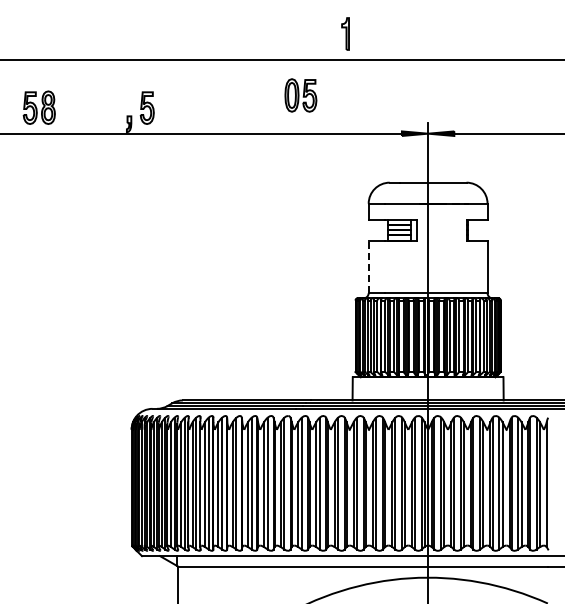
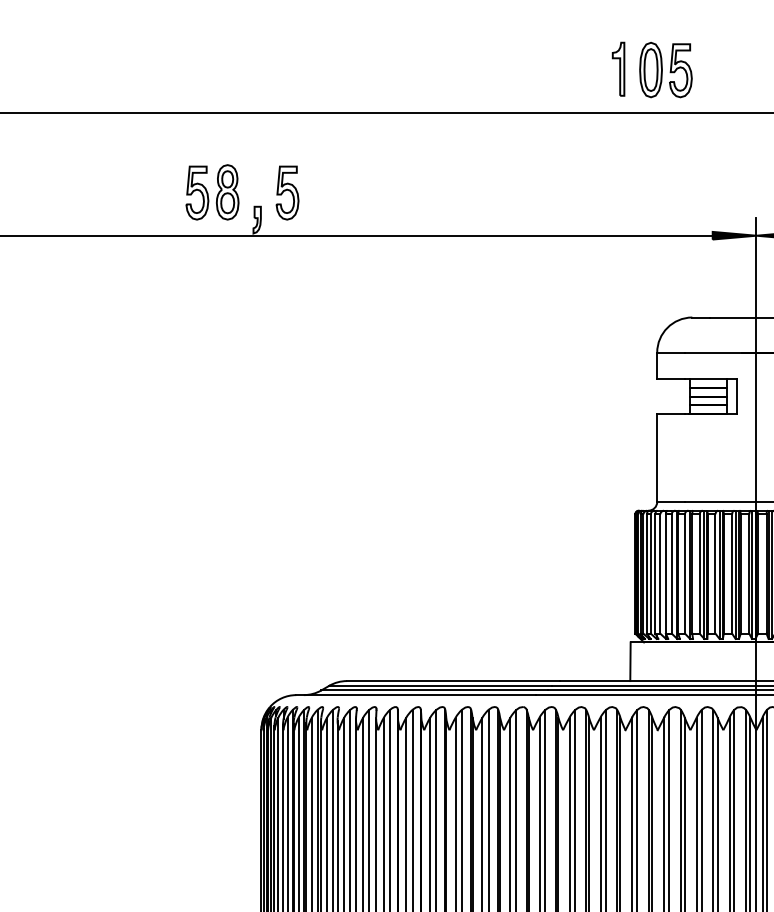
part: (300, 95) -> (665, 70), moved
part: (38, 107) -> (211, 191), moved
line: (368, 266) -> (656, 457), dashed -> solid

